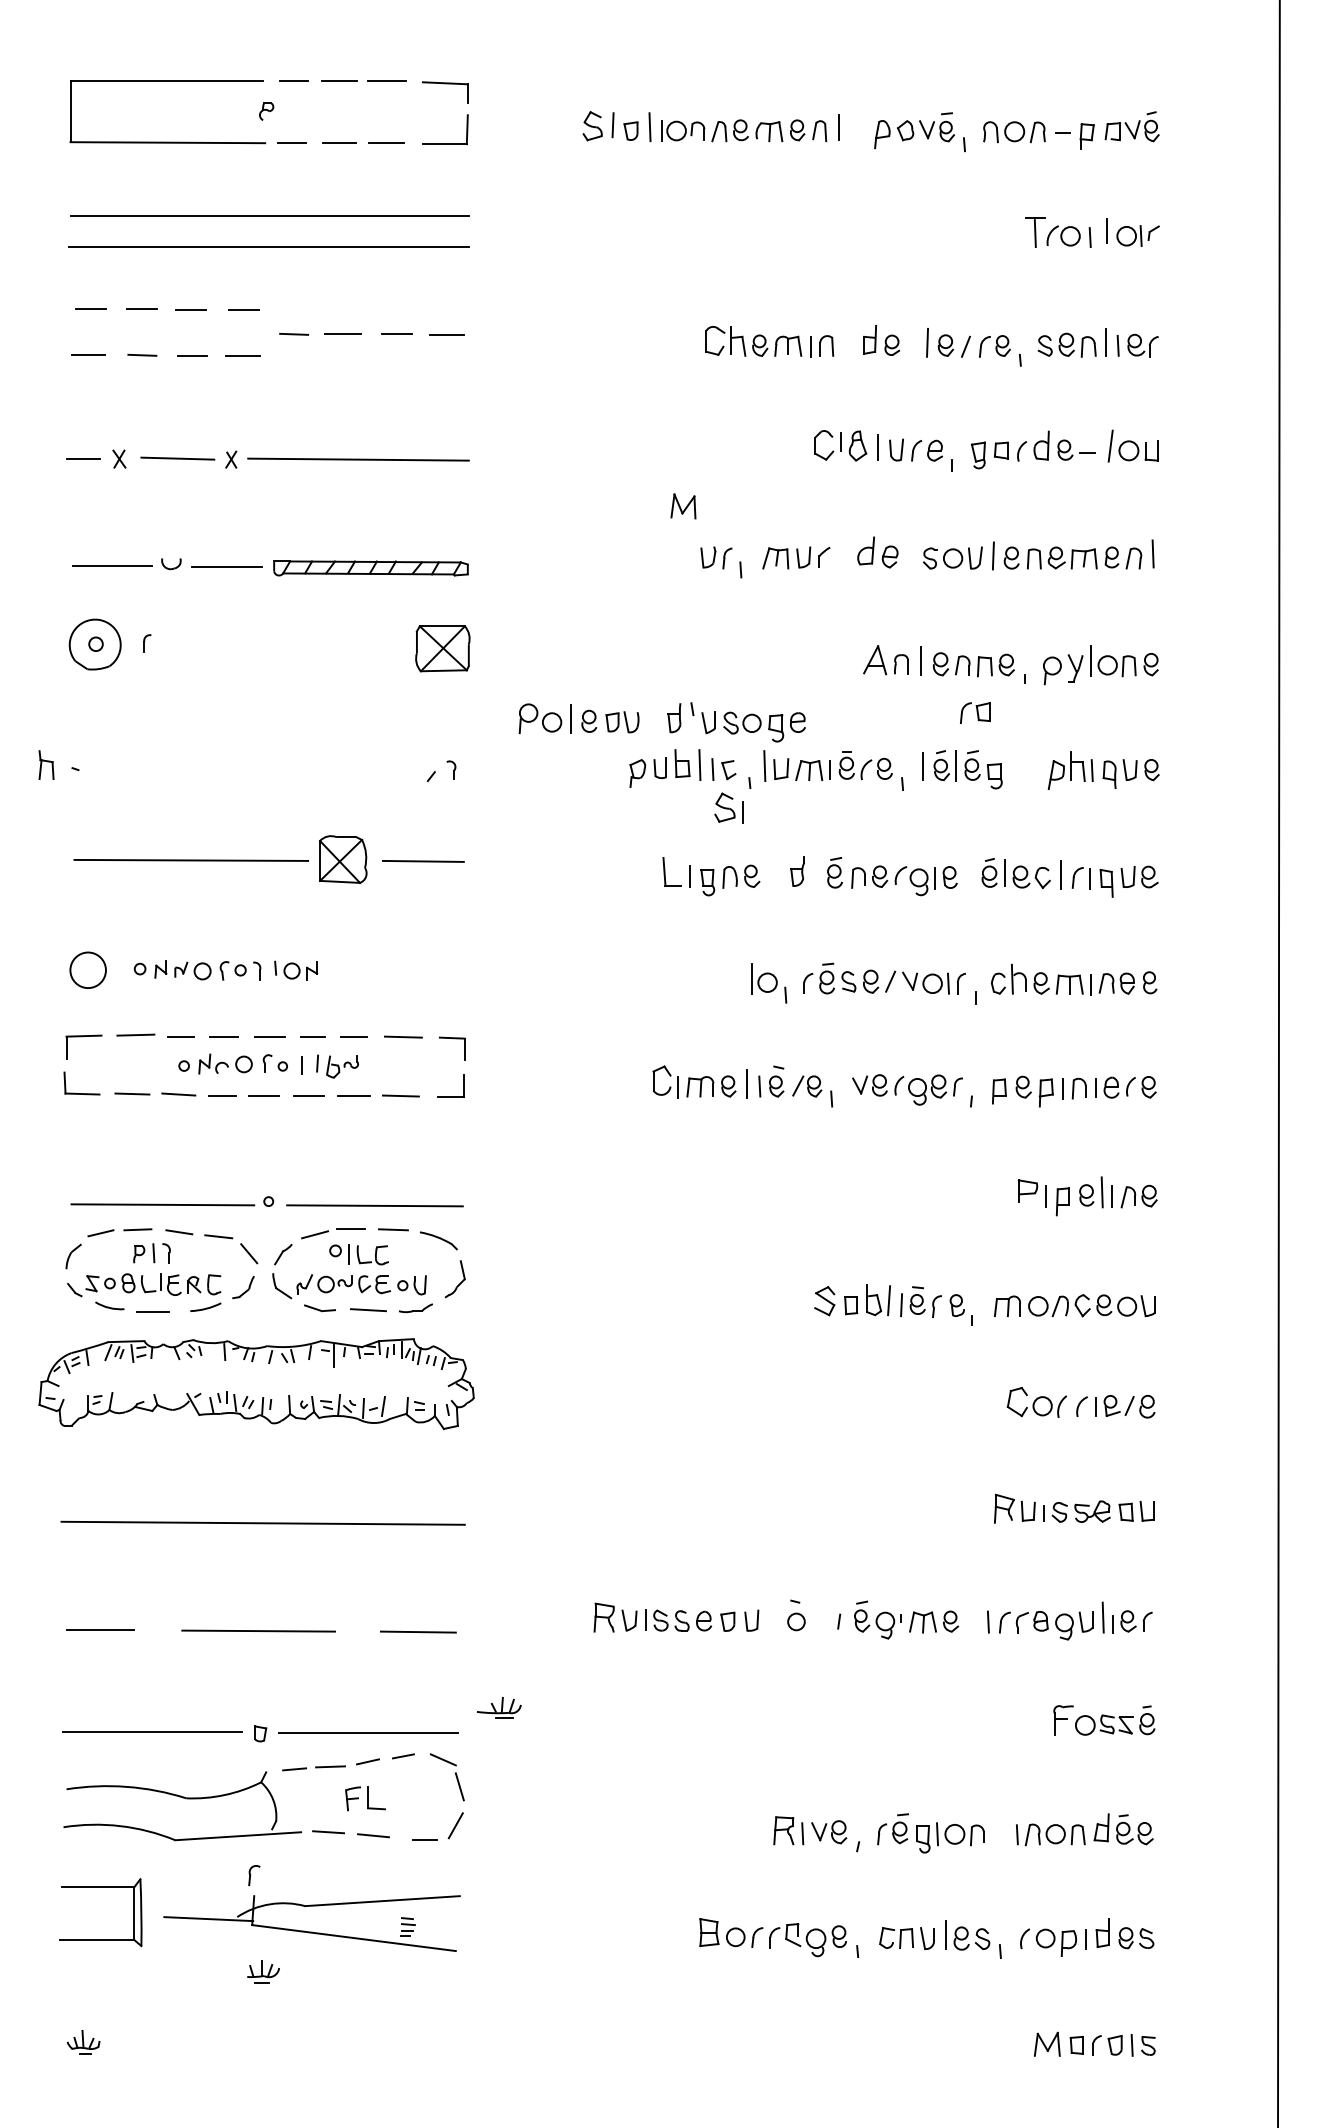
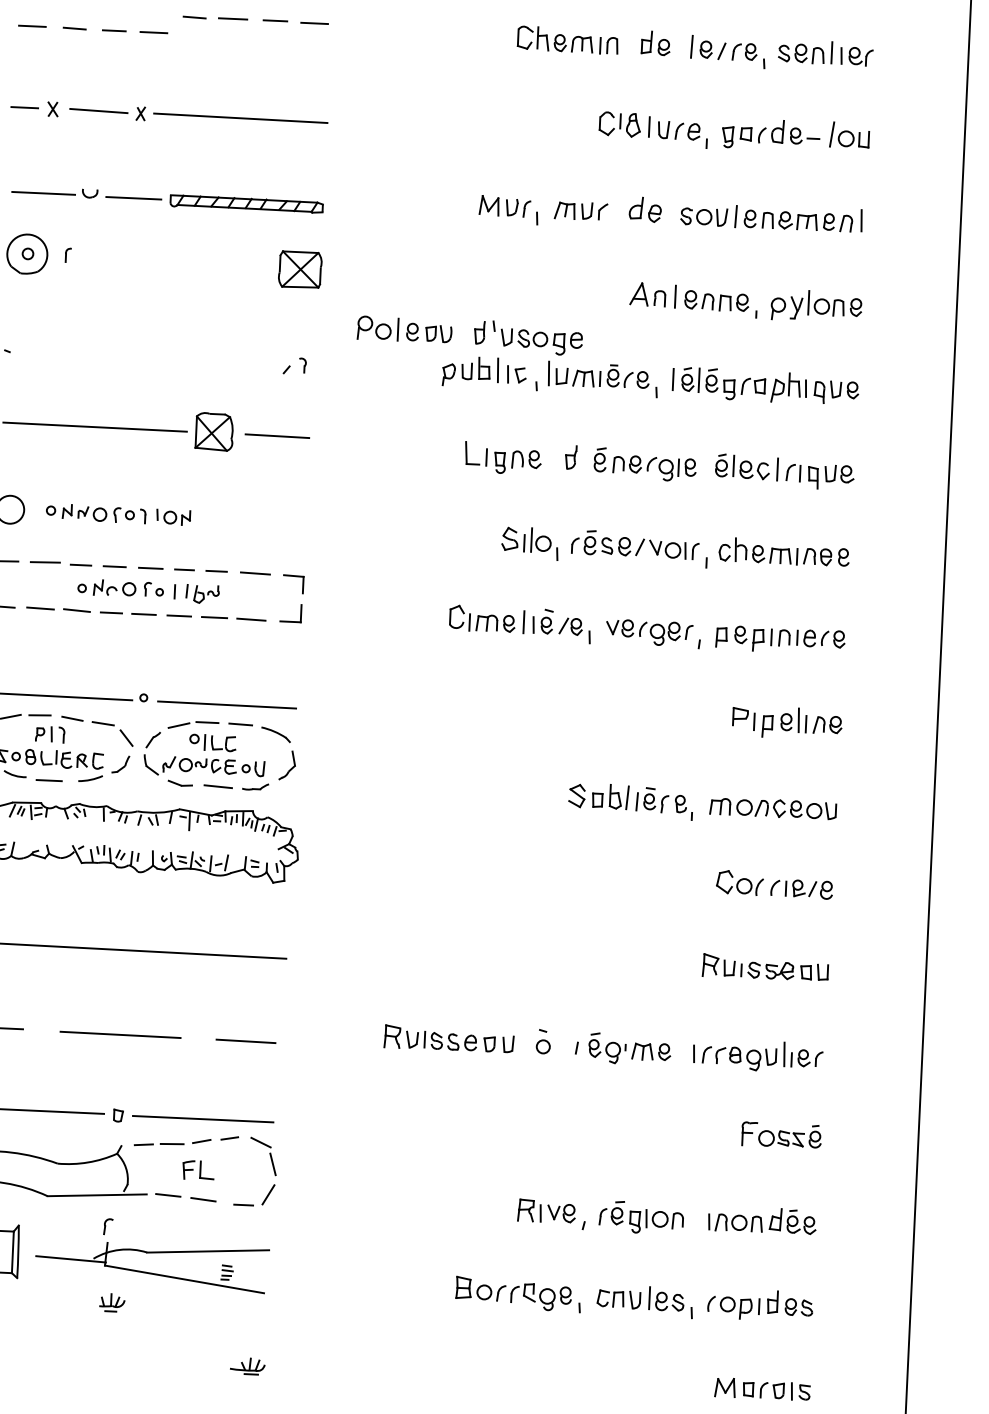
part: (683, 506) -> (489, 205), moved
part: (975, 712) -> (753, 386), moved
part: (728, 807) -> (512, 539), moved
part: (498, 1707) -> (247, 1366), moved

